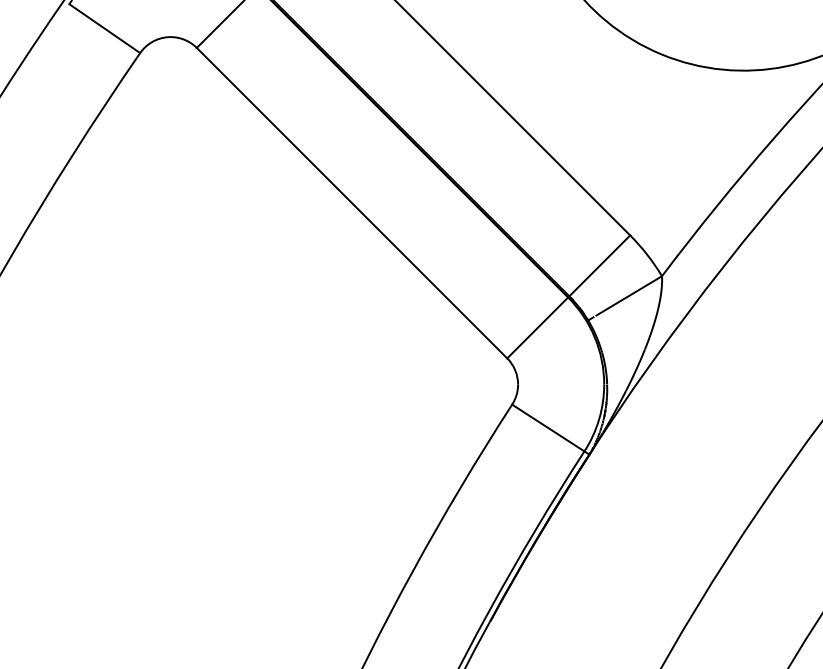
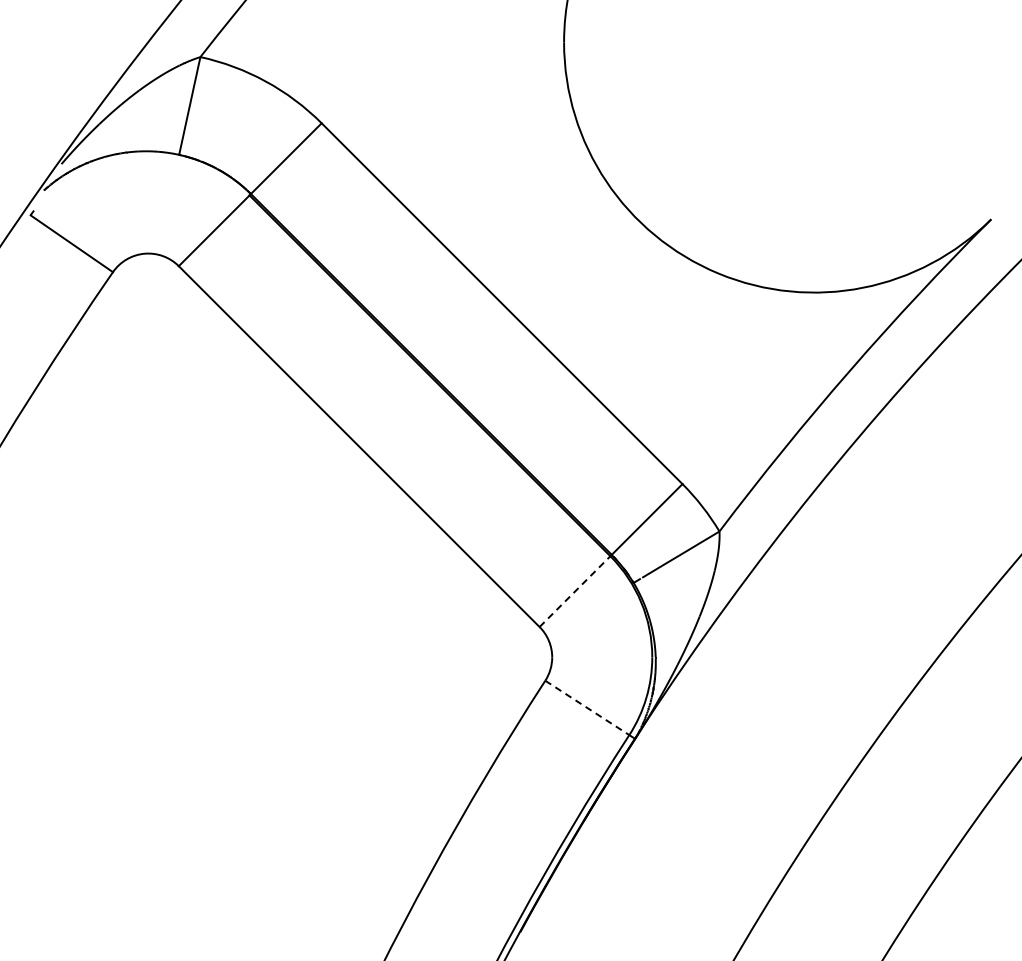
line: (538, 327) -> (575, 591), solid -> dashed
line: (548, 428) -> (587, 708), solid -> dashed

